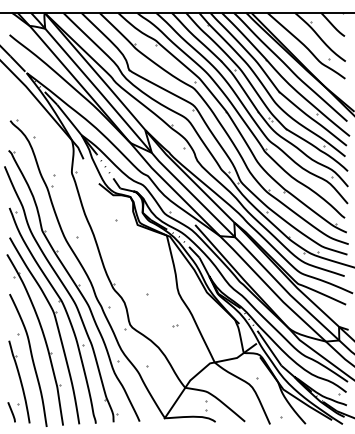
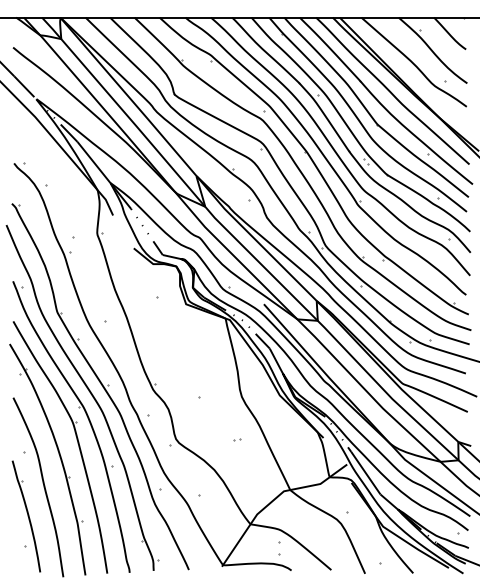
line: (11, 411) -> (15, 556), removed

